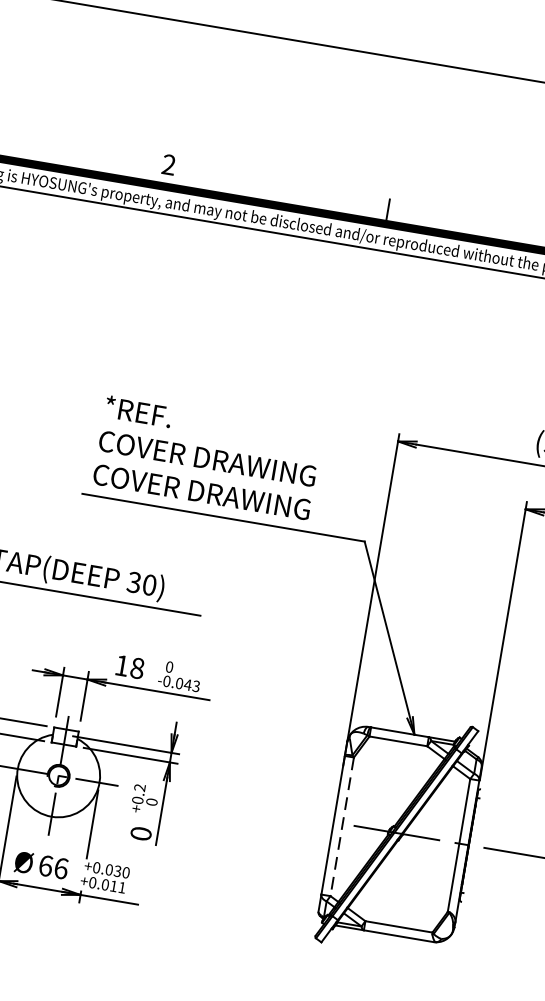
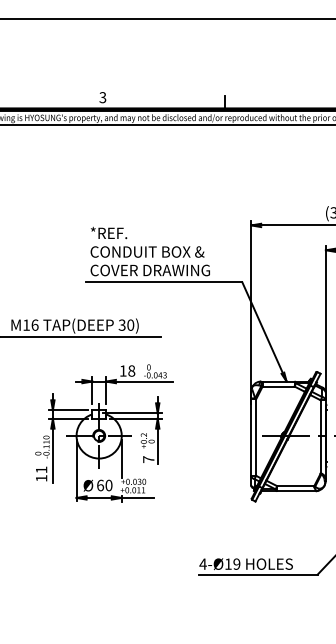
text: (168, 164) -> (102, 97), 2 -> 3
text: (226, 460) -> (160, 251), COVER DRAWING -> CONDUIT BOX &
line: (342, 828) -> (256, 438), dashed -> solid
text: (140, 833) -> (148, 459), 0 -> 7
text: (60, 868) -> (108, 485), 66 -> 60

